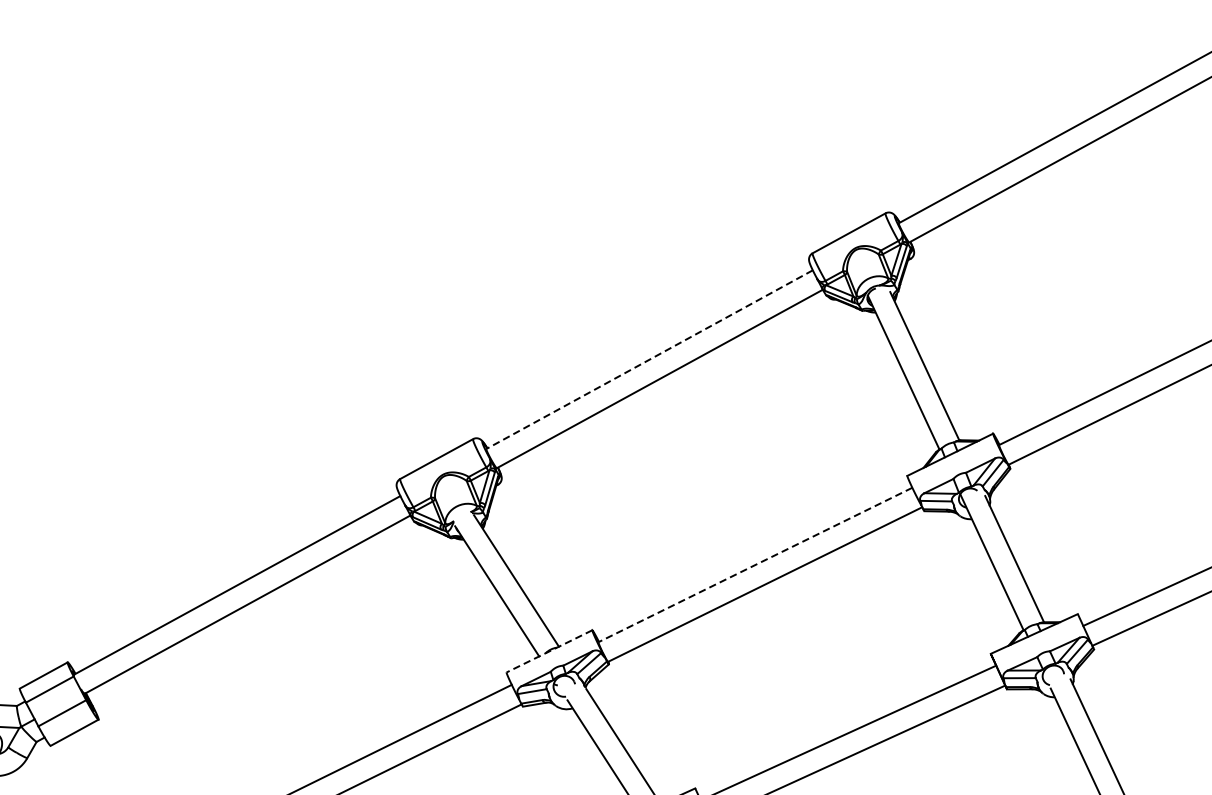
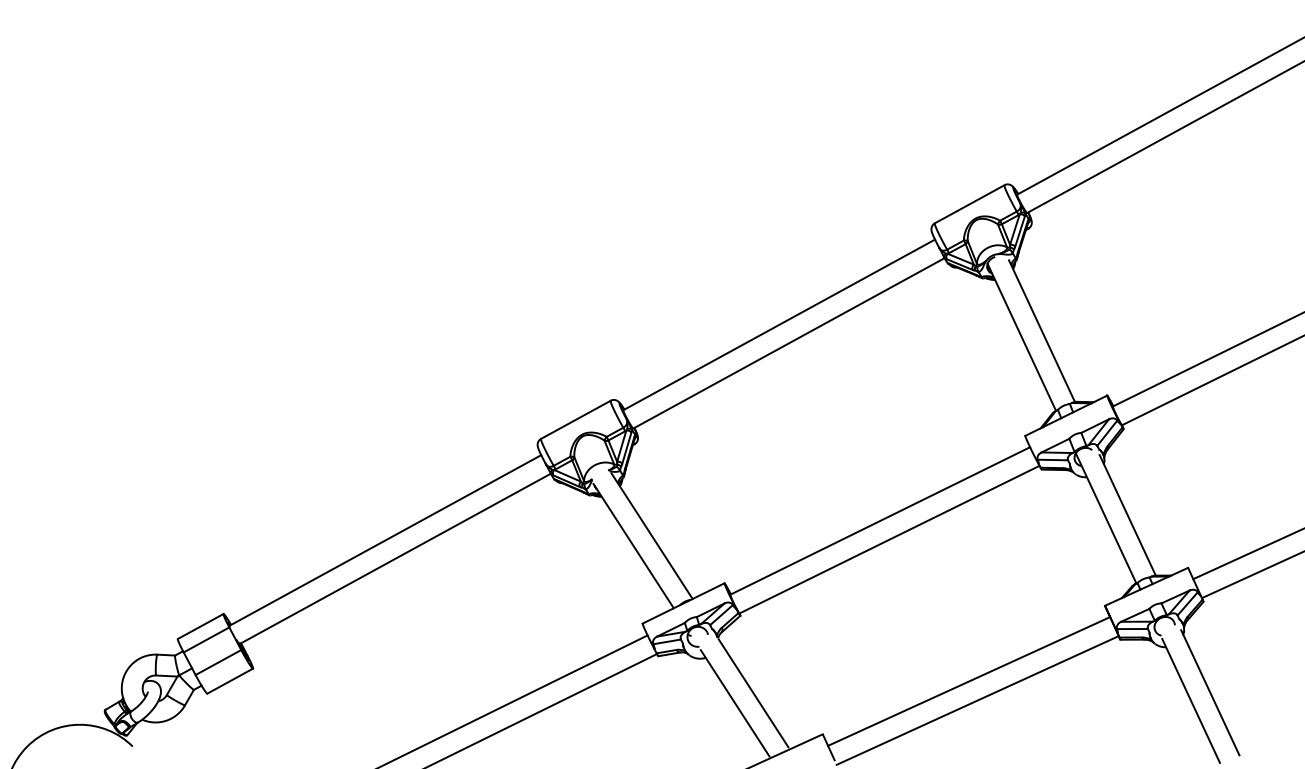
line: (649, 359) -> (779, 324), dashed -> solid
line: (754, 565) -> (879, 521), dashed -> solid
line: (549, 651) -> (683, 603), dashed -> solid

